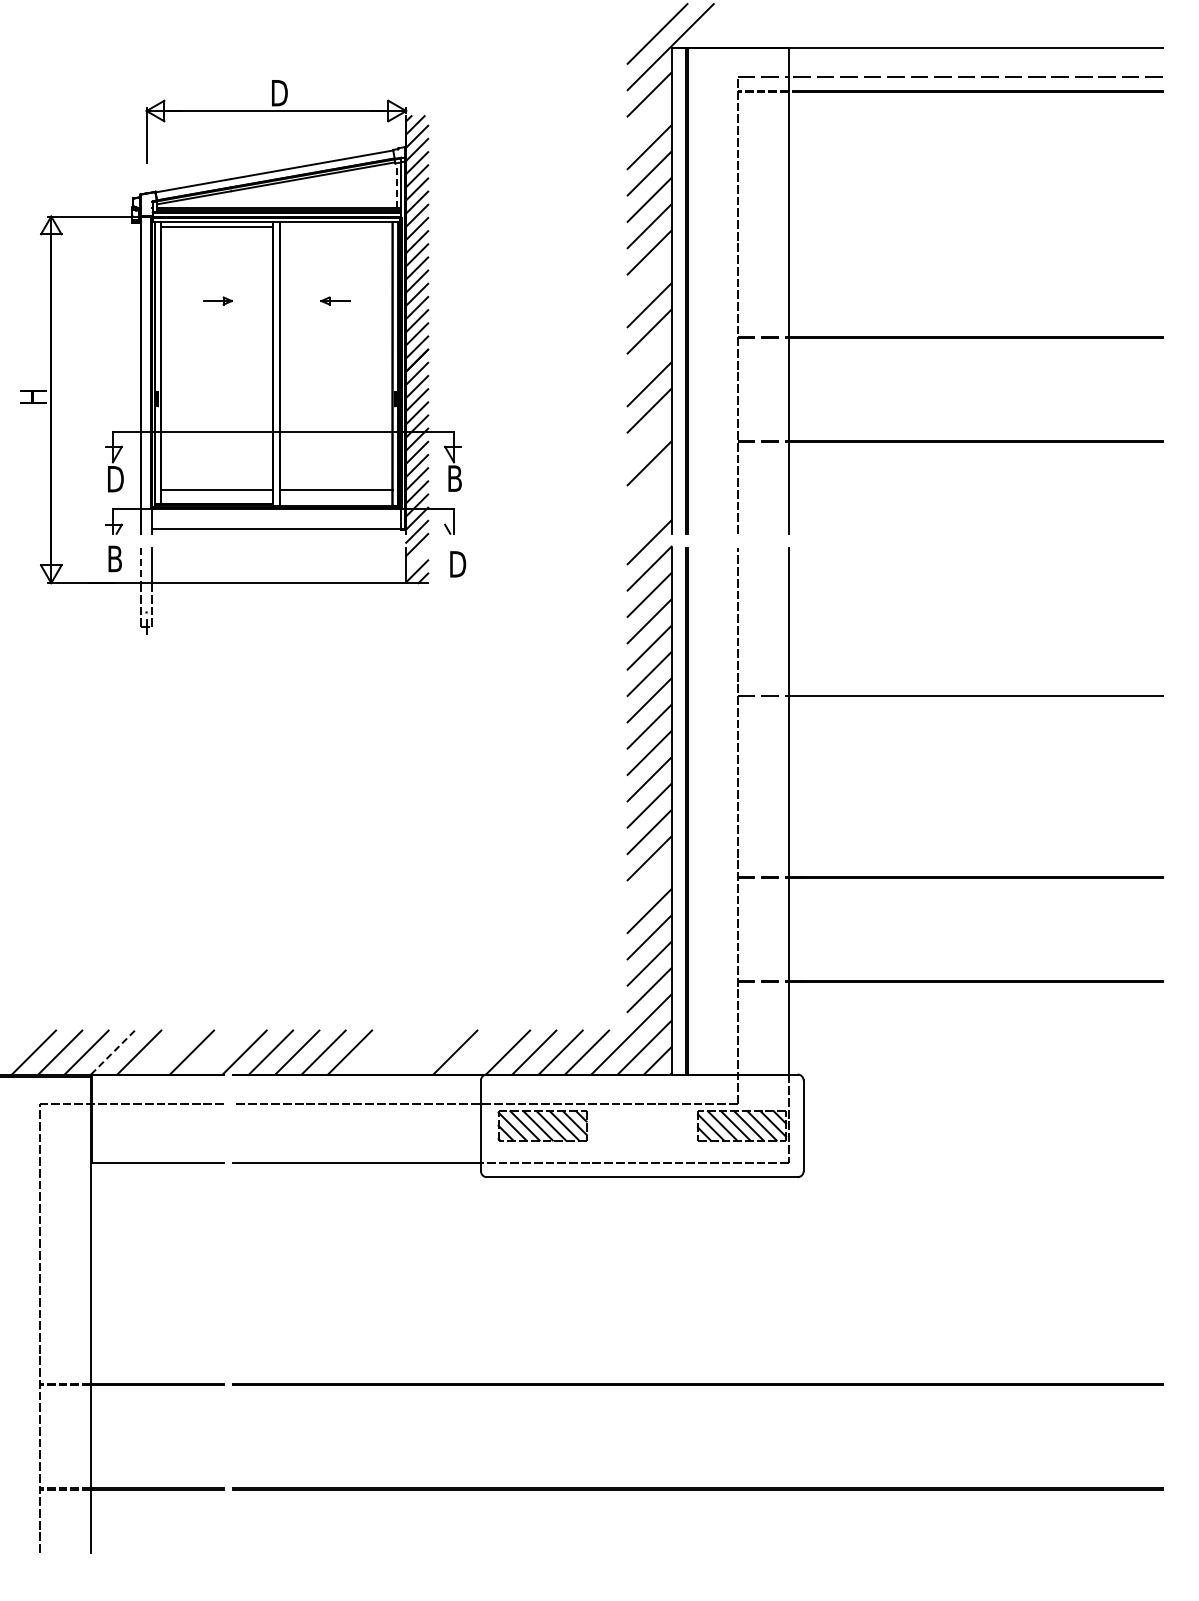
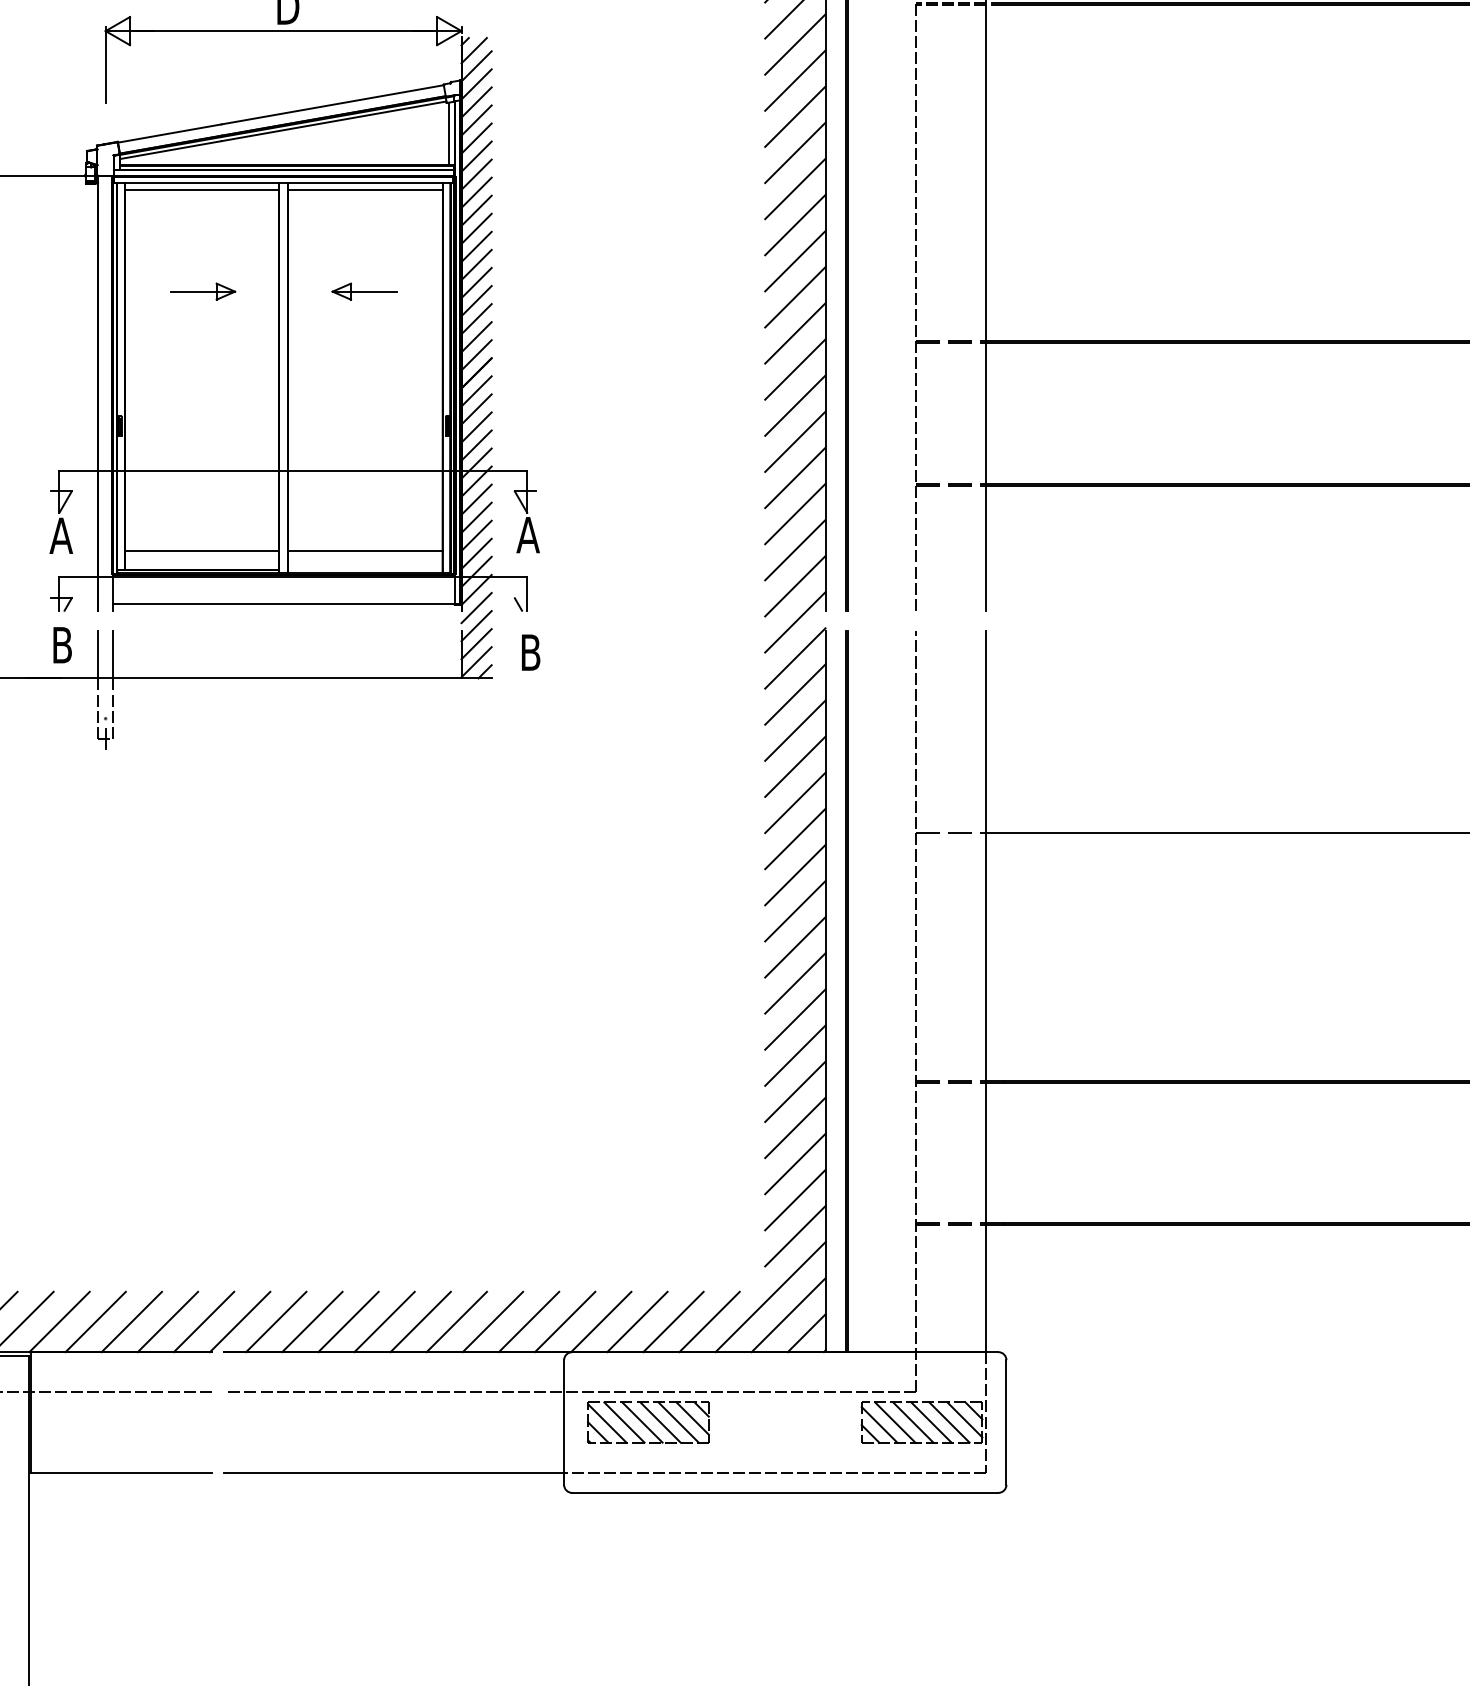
line: (649, 120) -> (795, 44), added
line: (396, 185) -> (448, 133), dashed -> solid
line: (335, 226) -> (364, 189), added
line: (649, 278) -> (795, 260), added
part: (217, 300) -> (202, 290), size x1.67
part: (335, 300) -> (364, 290), size x1.67
line: (649, 357) -> (795, 369), added
line: (649, 436) -> (795, 477), added
text: (454, 478) -> (527, 534), B -> A
text: (114, 479) -> (61, 536), D -> A
line: (649, 489) -> (795, 550), added
line: (649, 515) -> (795, 585), added
line: (417, 558) -> (477, 644), added
text: (459, 564) -> (534, 652), D -> B
line: (141, 566) -> (98, 655), dashed -> solid
line: (649, 884) -> (795, 1091), added
line: (113, 1052) -> (60, 1321), dashed -> solid
line: (165, 1052) -> (131, 1321), added
line: (218, 1052) -> (204, 1321), added
line: (376, 1052) -> (420, 1321), added
line: (402, 1052) -> (456, 1321), added
line: (429, 1052) -> (493, 1321), added
line: (481, 1052) -> (564, 1321), added

